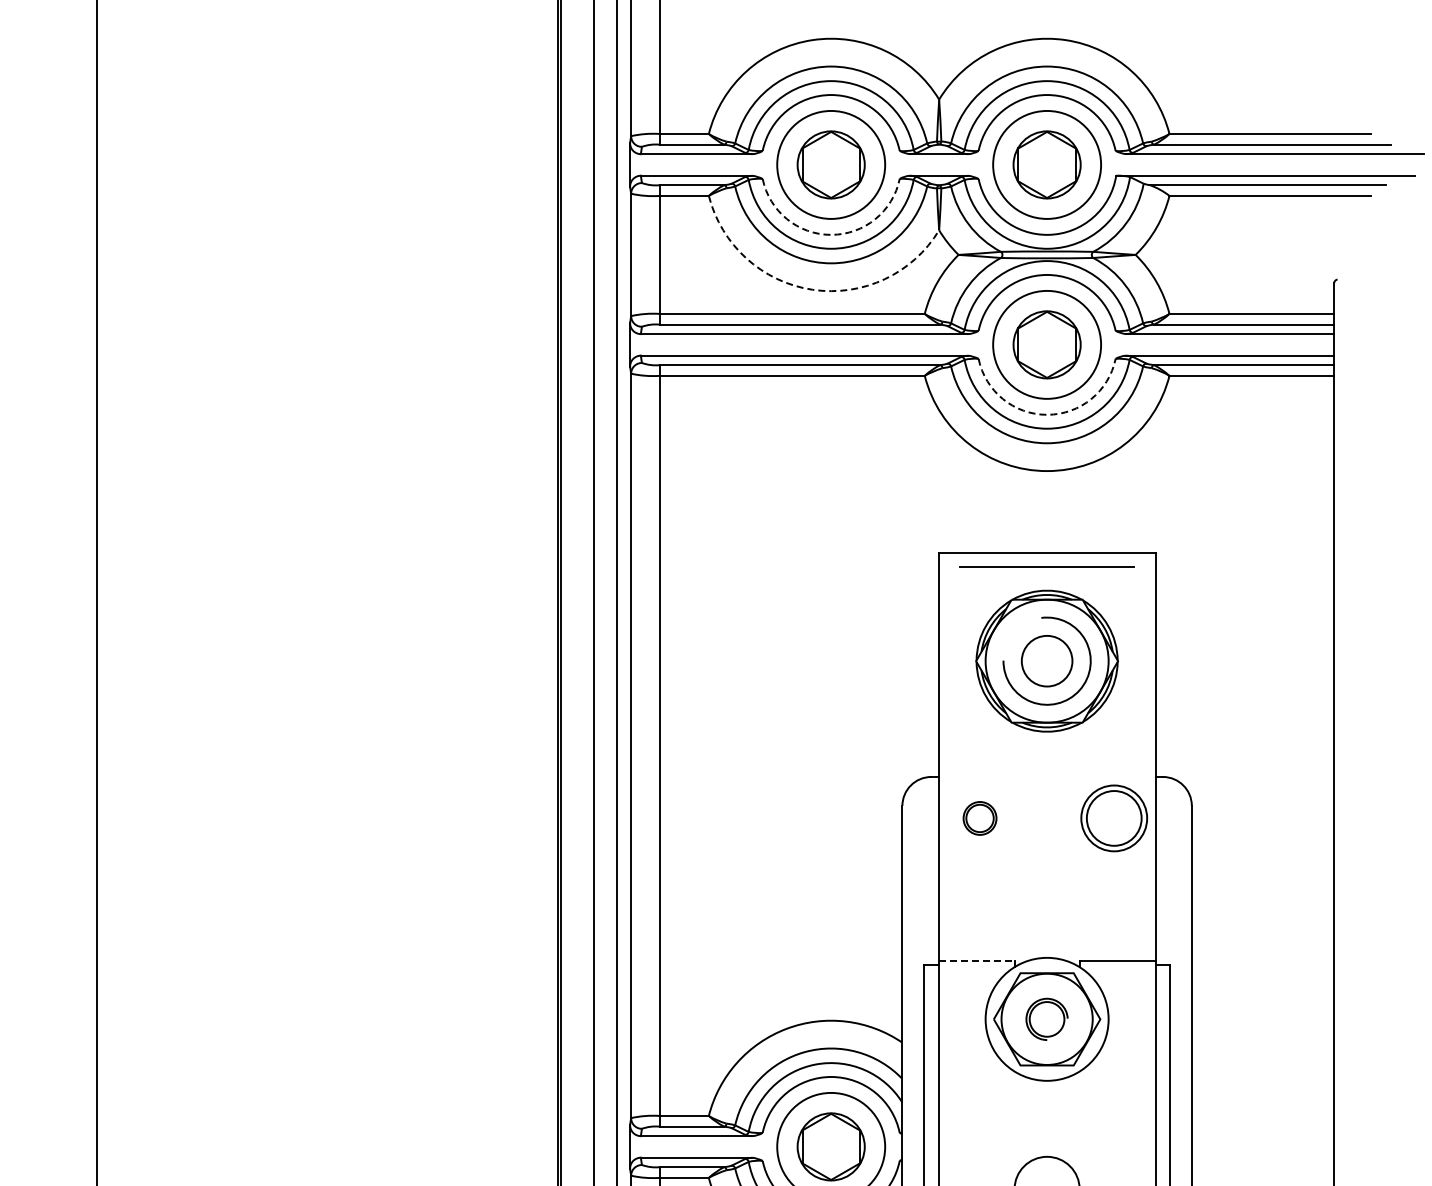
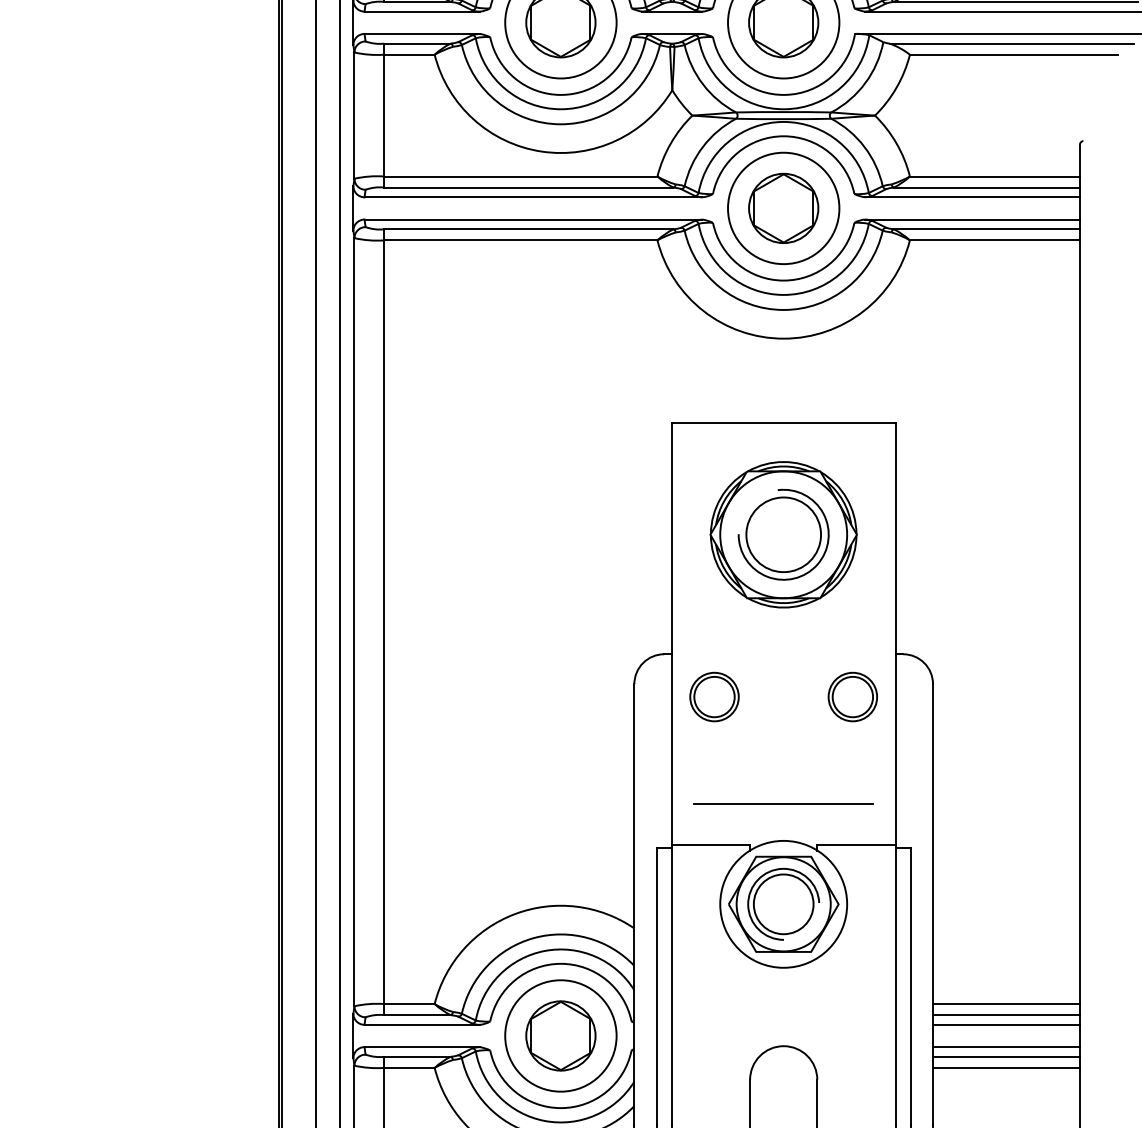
arc: (831, 234) -> (561, 94), dashed -> solid
arc: (812, 289) -> (541, 151), dashed -> solid
arc: (1047, 414) -> (784, 280), dashed -> solid
line: (1046, 566) -> (783, 803), moved
circle: (1046, 661) -> (783, 535), size x1.43
part: (979, 818) -> (713, 697), size x1.43
part: (1113, 818) -> (852, 697), size x0.71
line: (976, 961) -> (710, 844), dashed -> solid
part: (1046, 1019) -> (783, 904), size x1.67
line: (1262, 1115) -> (1005, 1003), added
line: (1262, 1126) -> (1005, 1014), added
line: (1262, 1136) -> (1005, 1025), added
line: (1262, 1157) -> (1005, 1046), added
line: (1262, 1167) -> (1005, 1057), added
line: (1262, 1177) -> (1005, 1067), added

